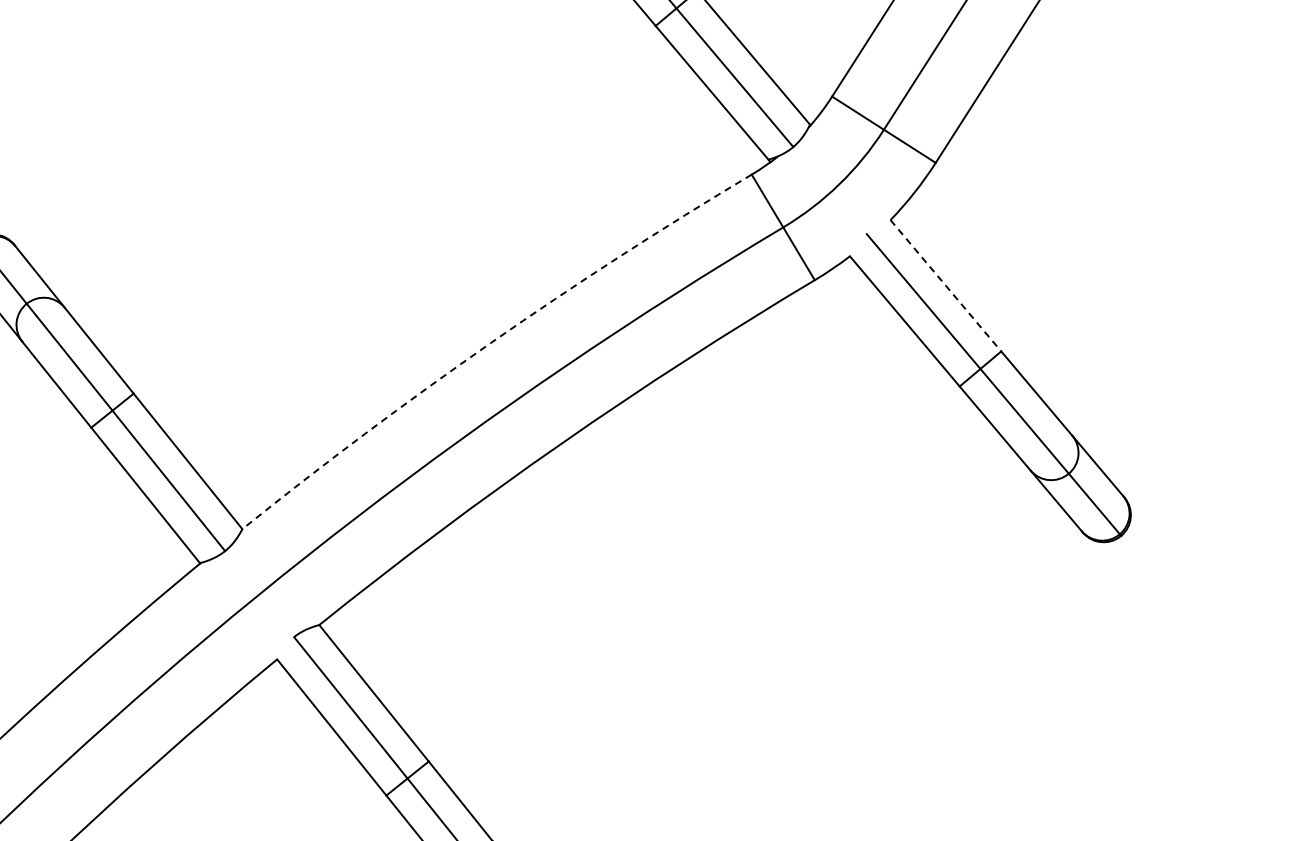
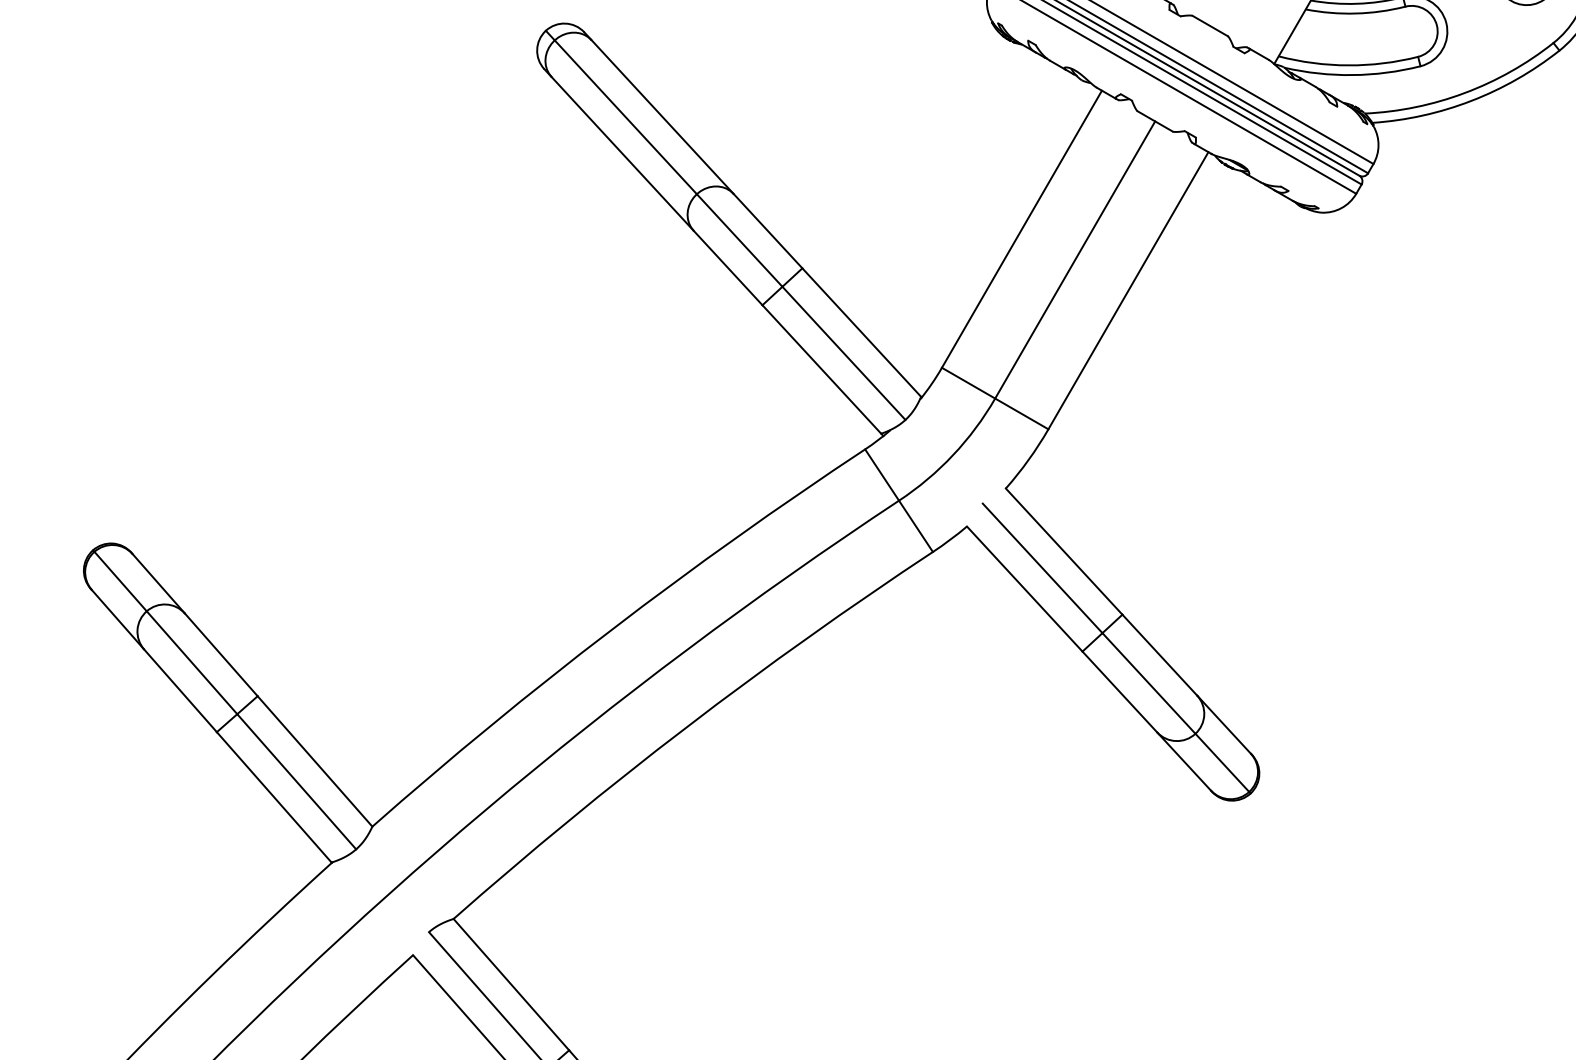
line: (946, 285) -> (1064, 551), dashed -> solid
arc: (491, 343) -> (612, 629), dashed -> solid

